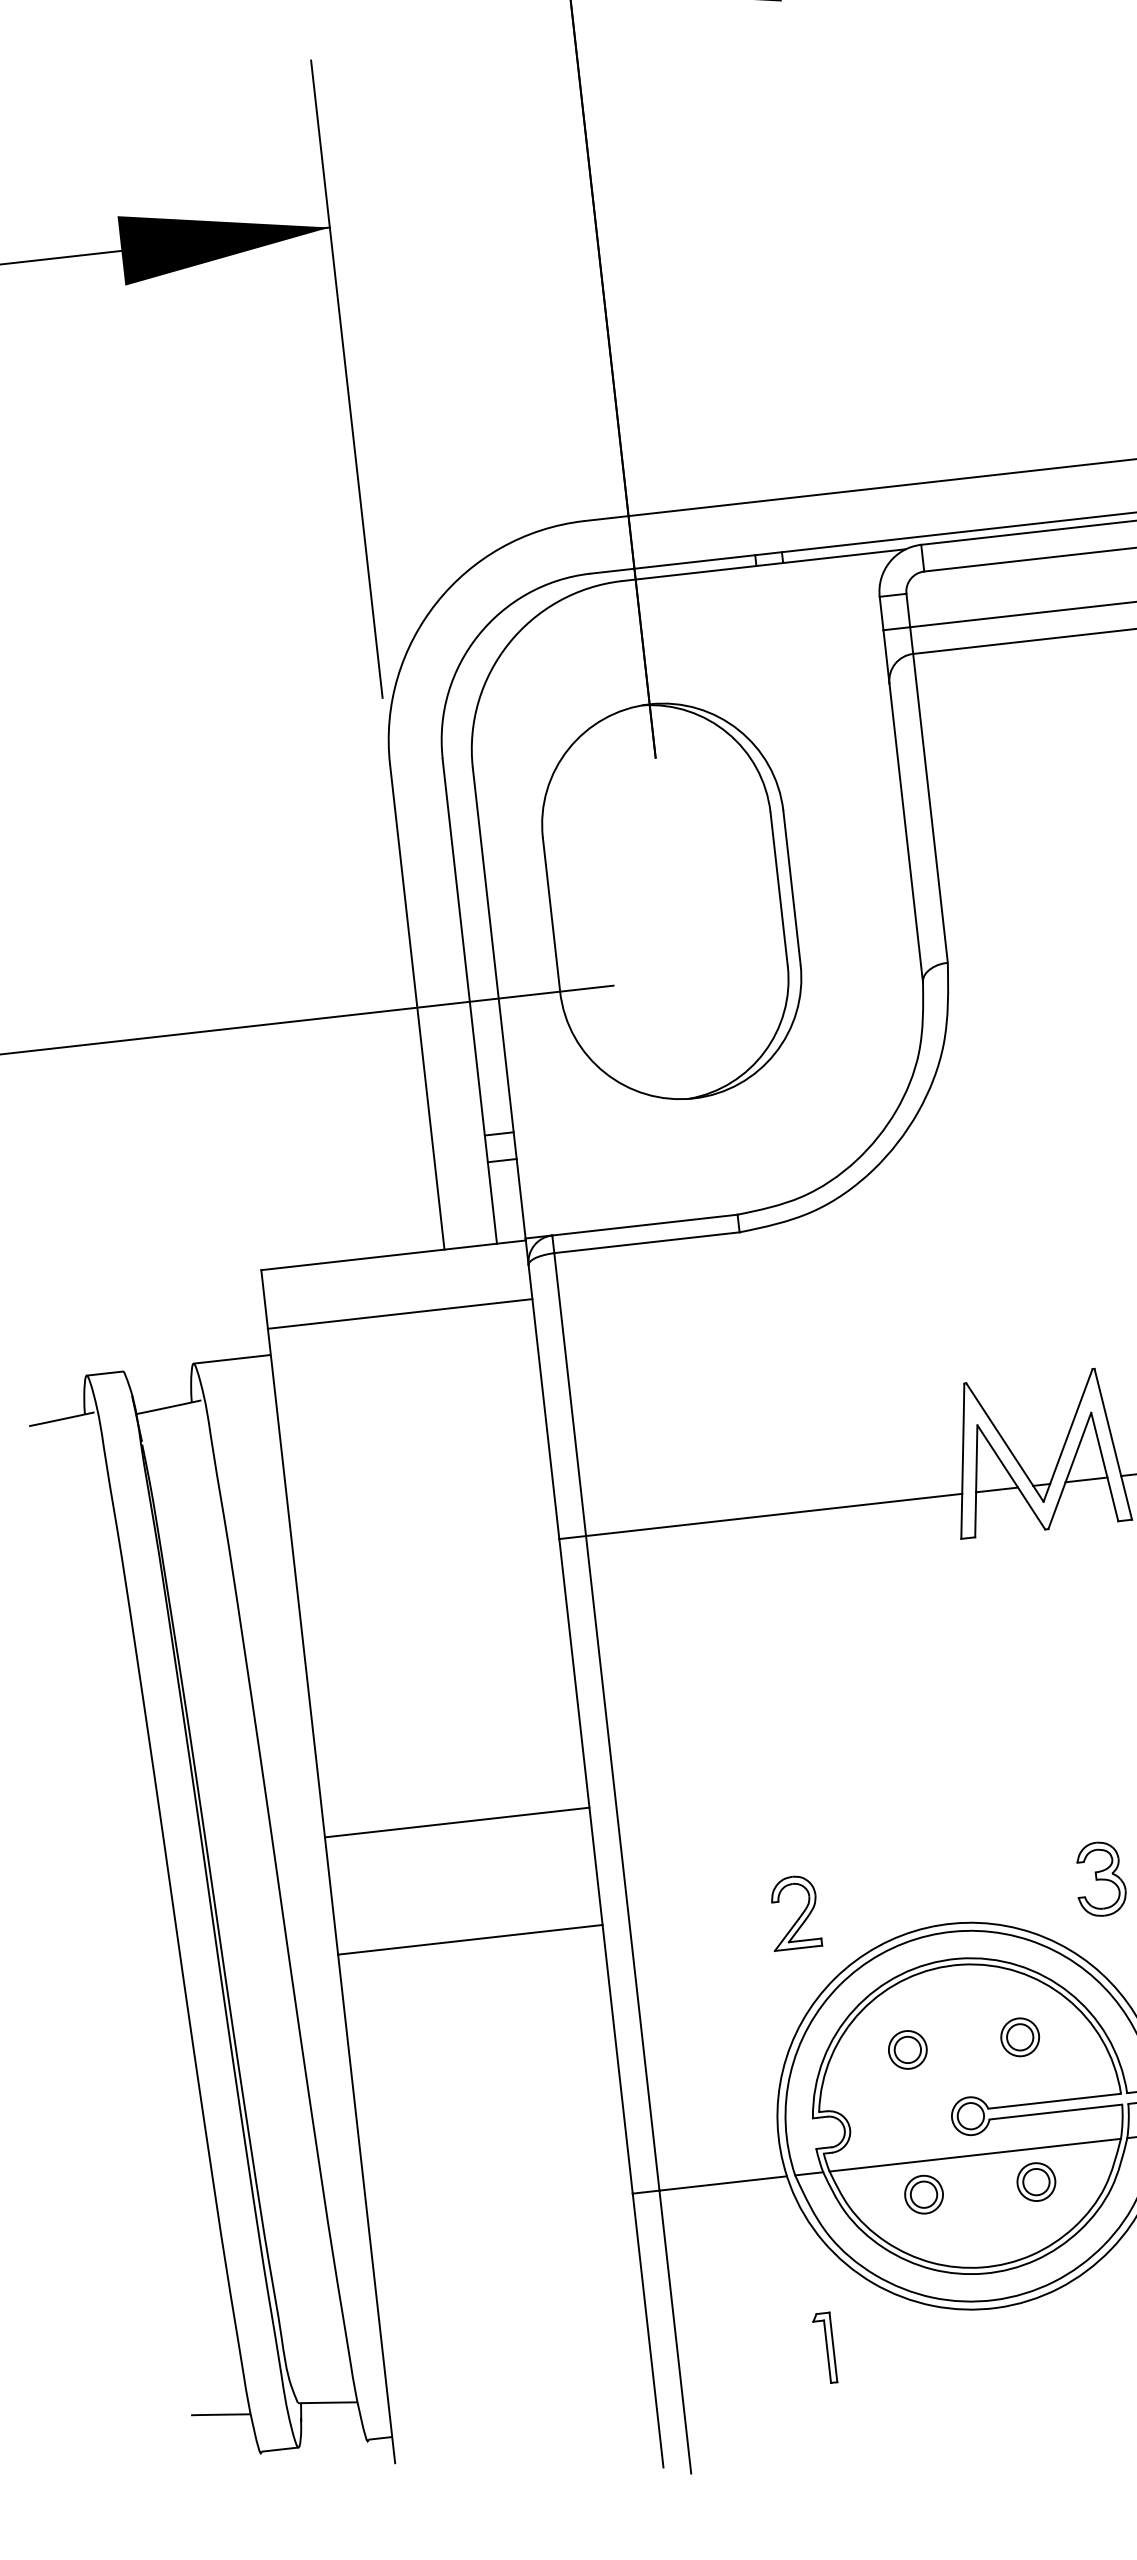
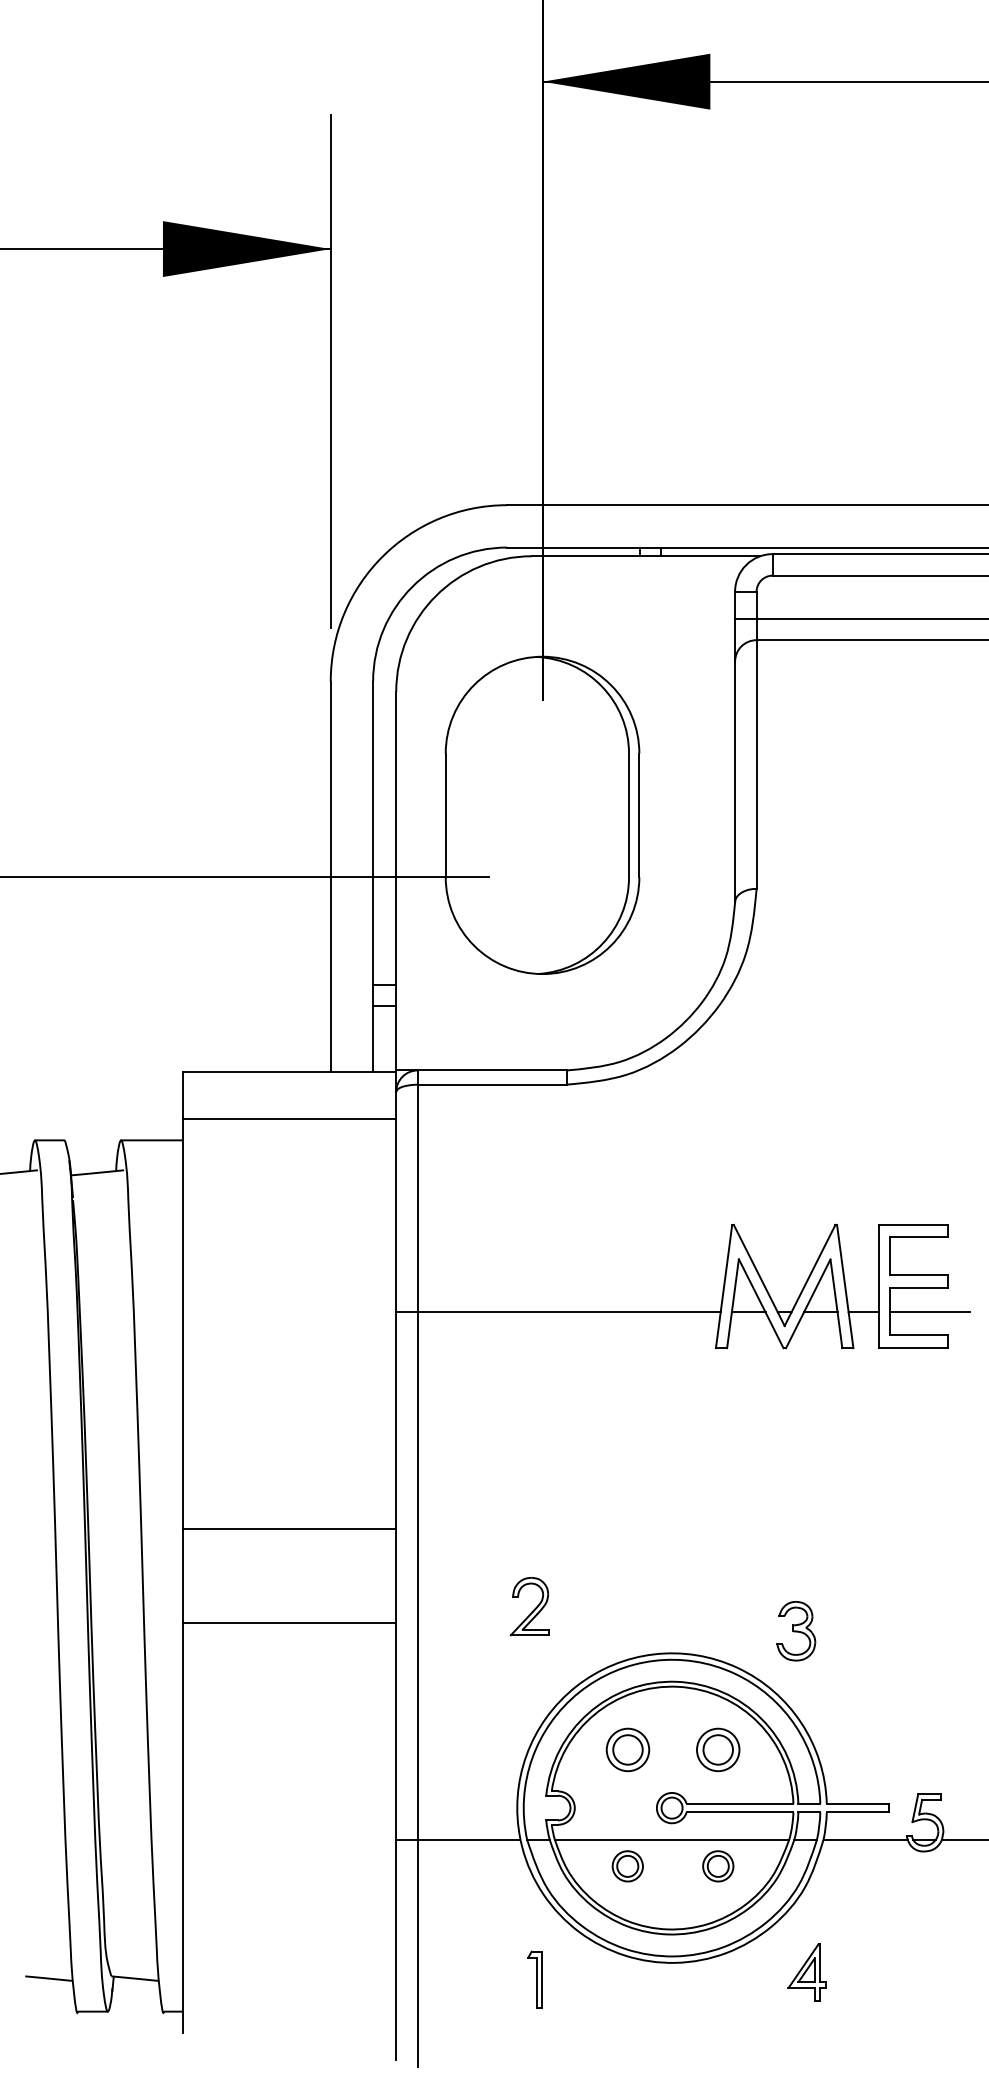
part: (793, 1912) -> (529, 1606), moved
part: (1020, 2036) -> (718, 1749), size x1.4
part: (907, 2049) -> (627, 1749), size x1.4

